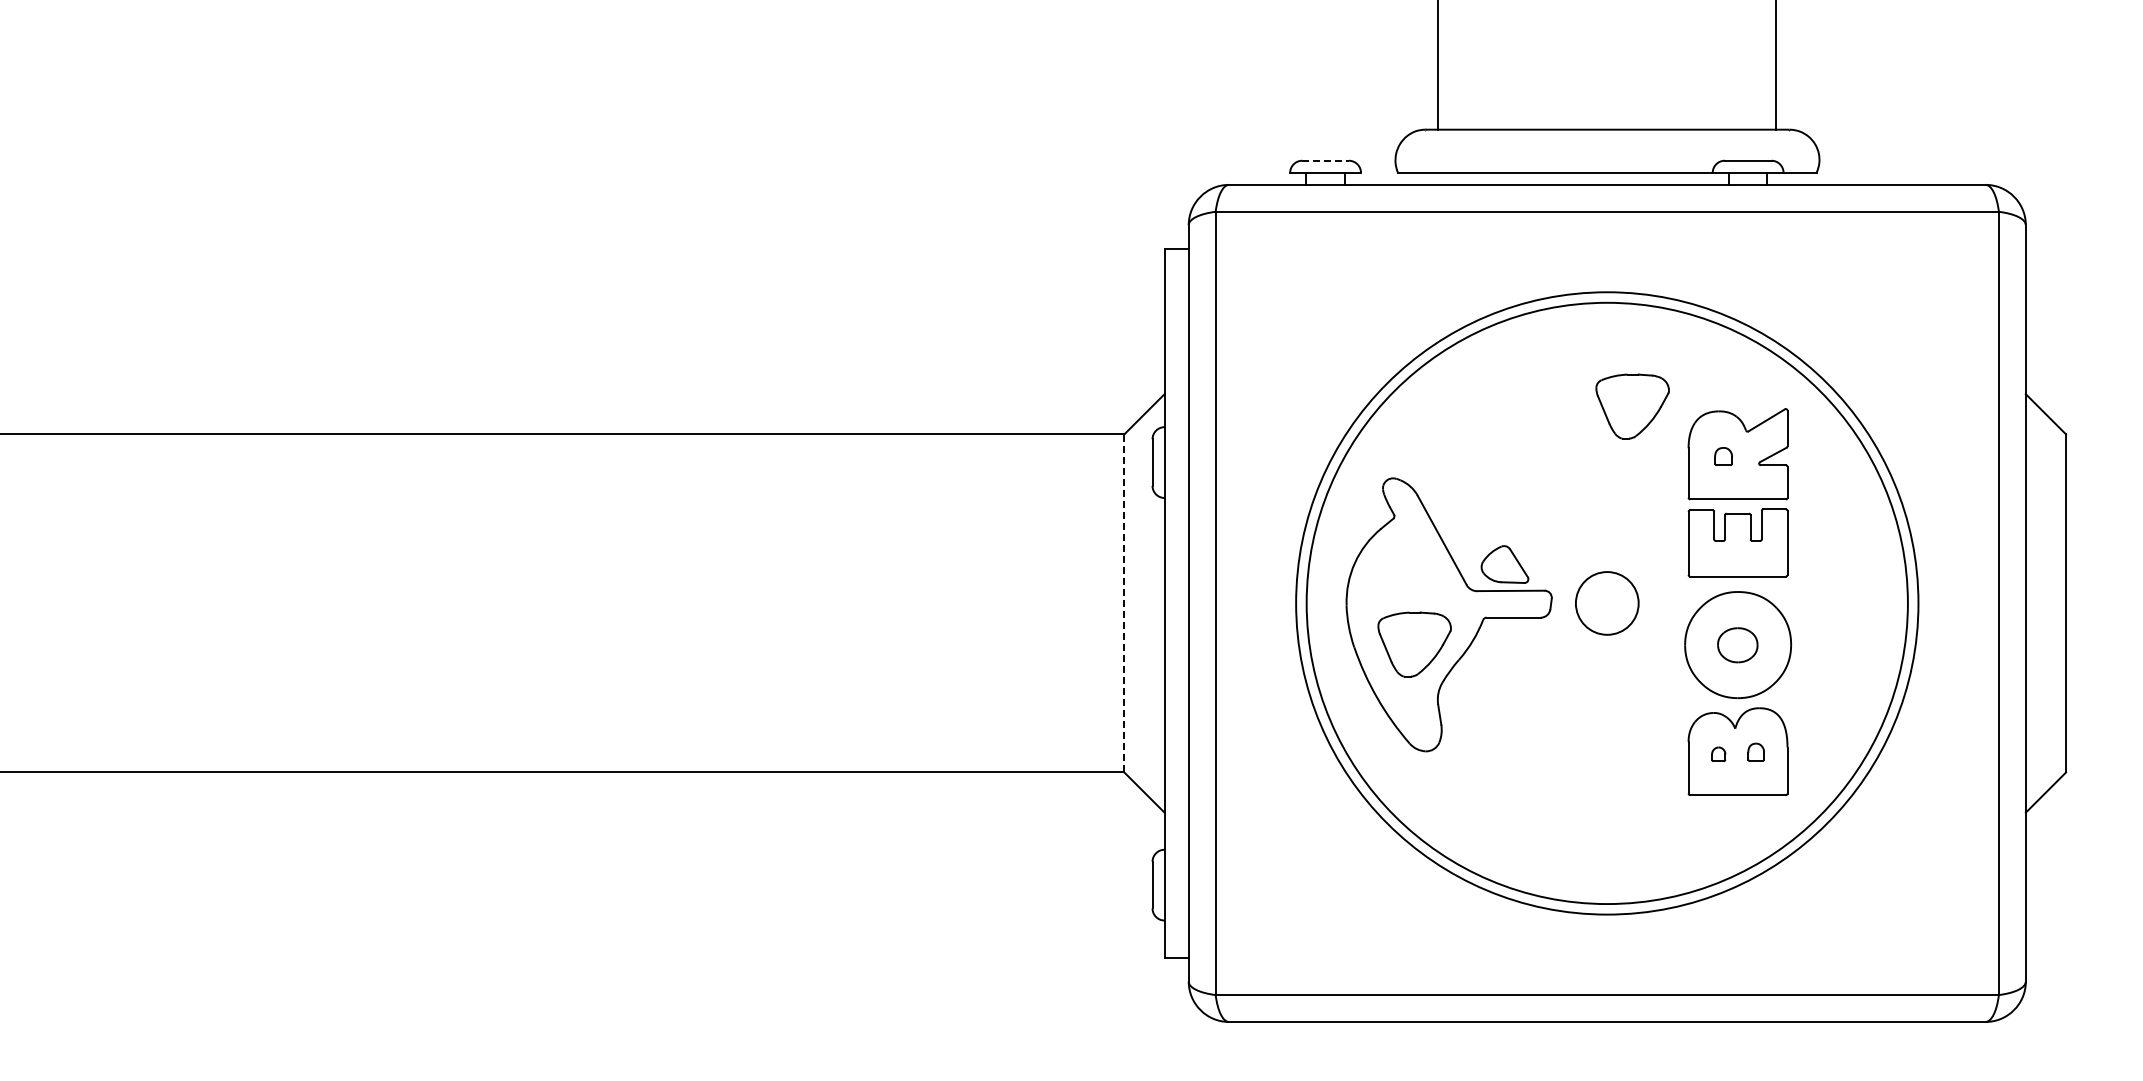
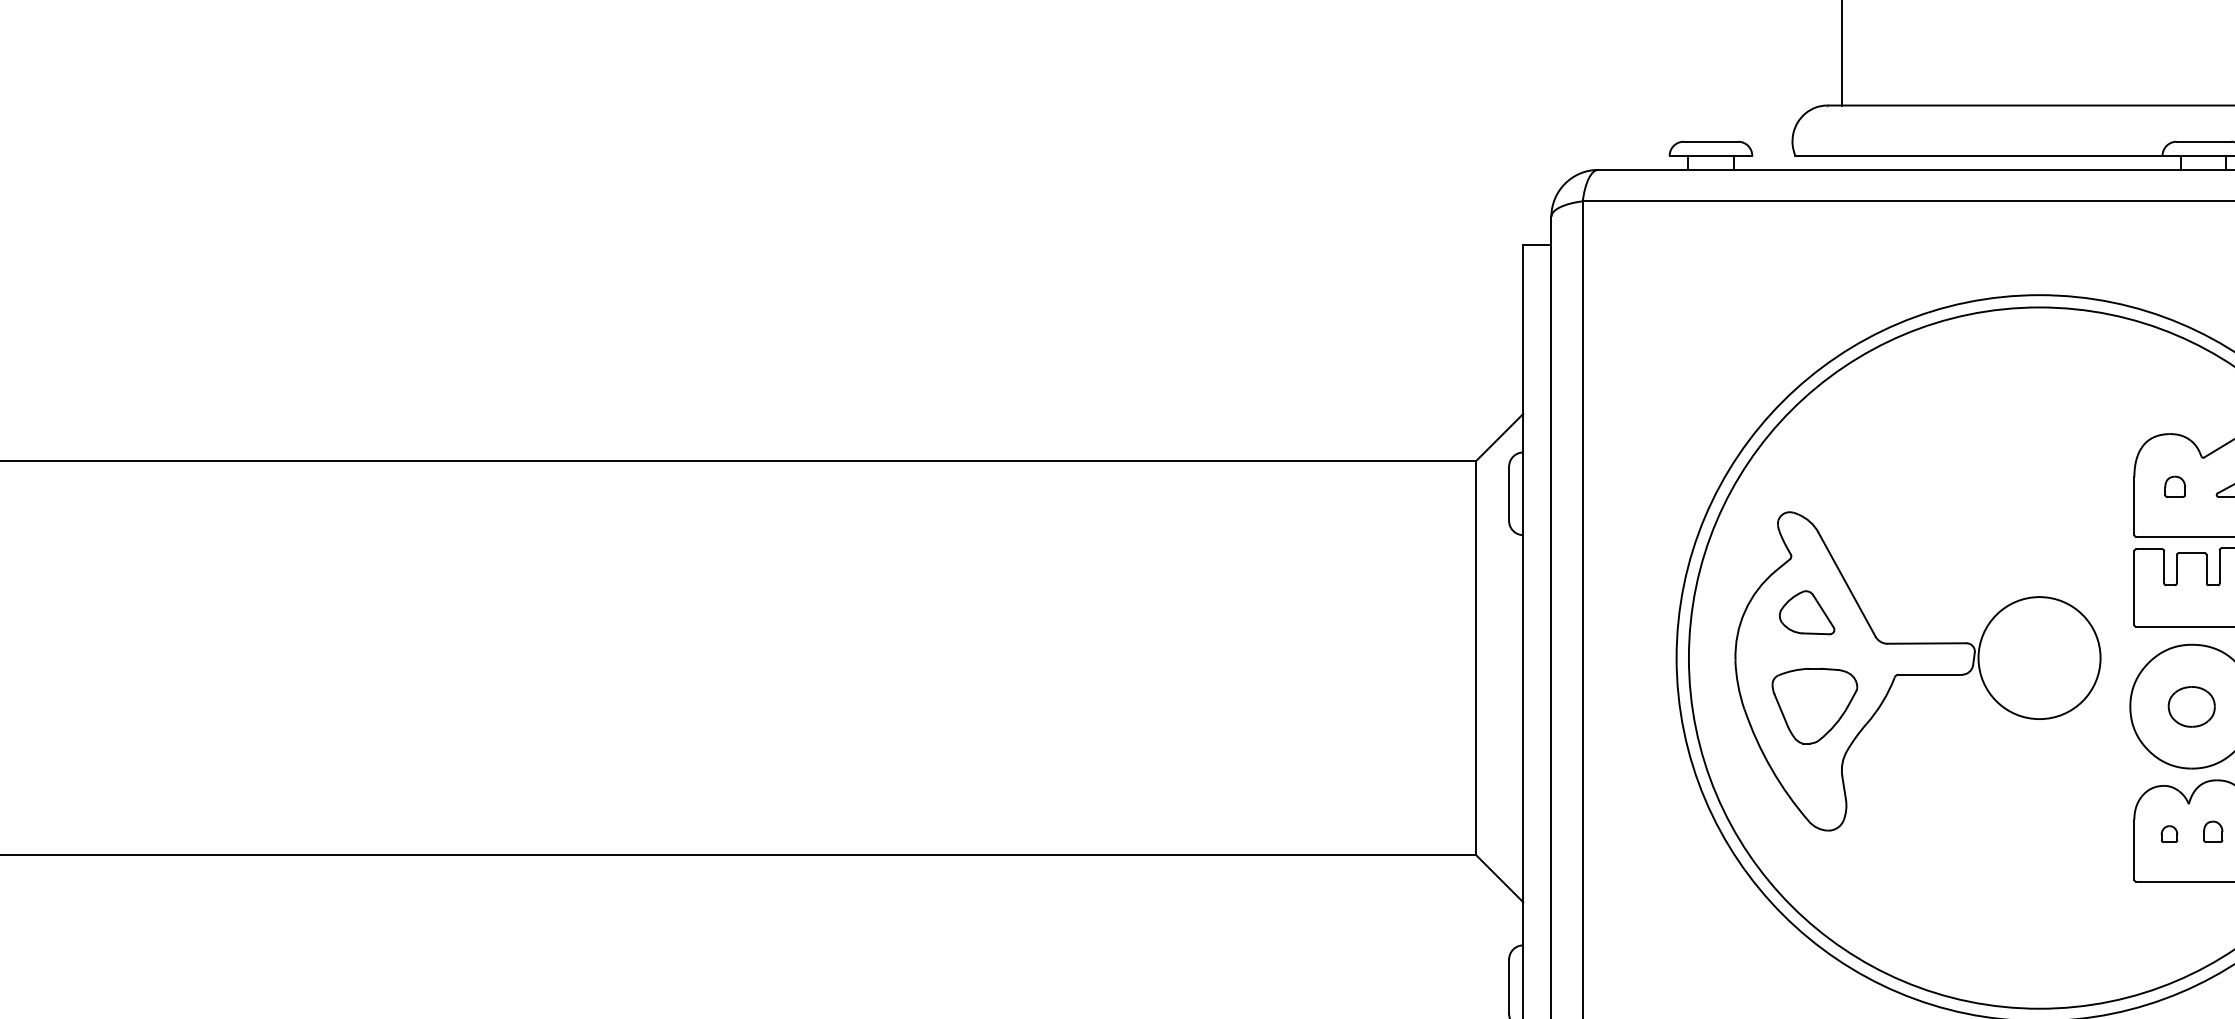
line: (1326, 160) -> (1712, 141), dashed -> solid
part: (1632, 406) -> (2068, 428), removed
part: (1504, 564) -> (1806, 612), moved
line: (1124, 602) -> (1476, 657), dashed -> solid
circle: (1606, 603) -> (2038, 658), size x1.67

